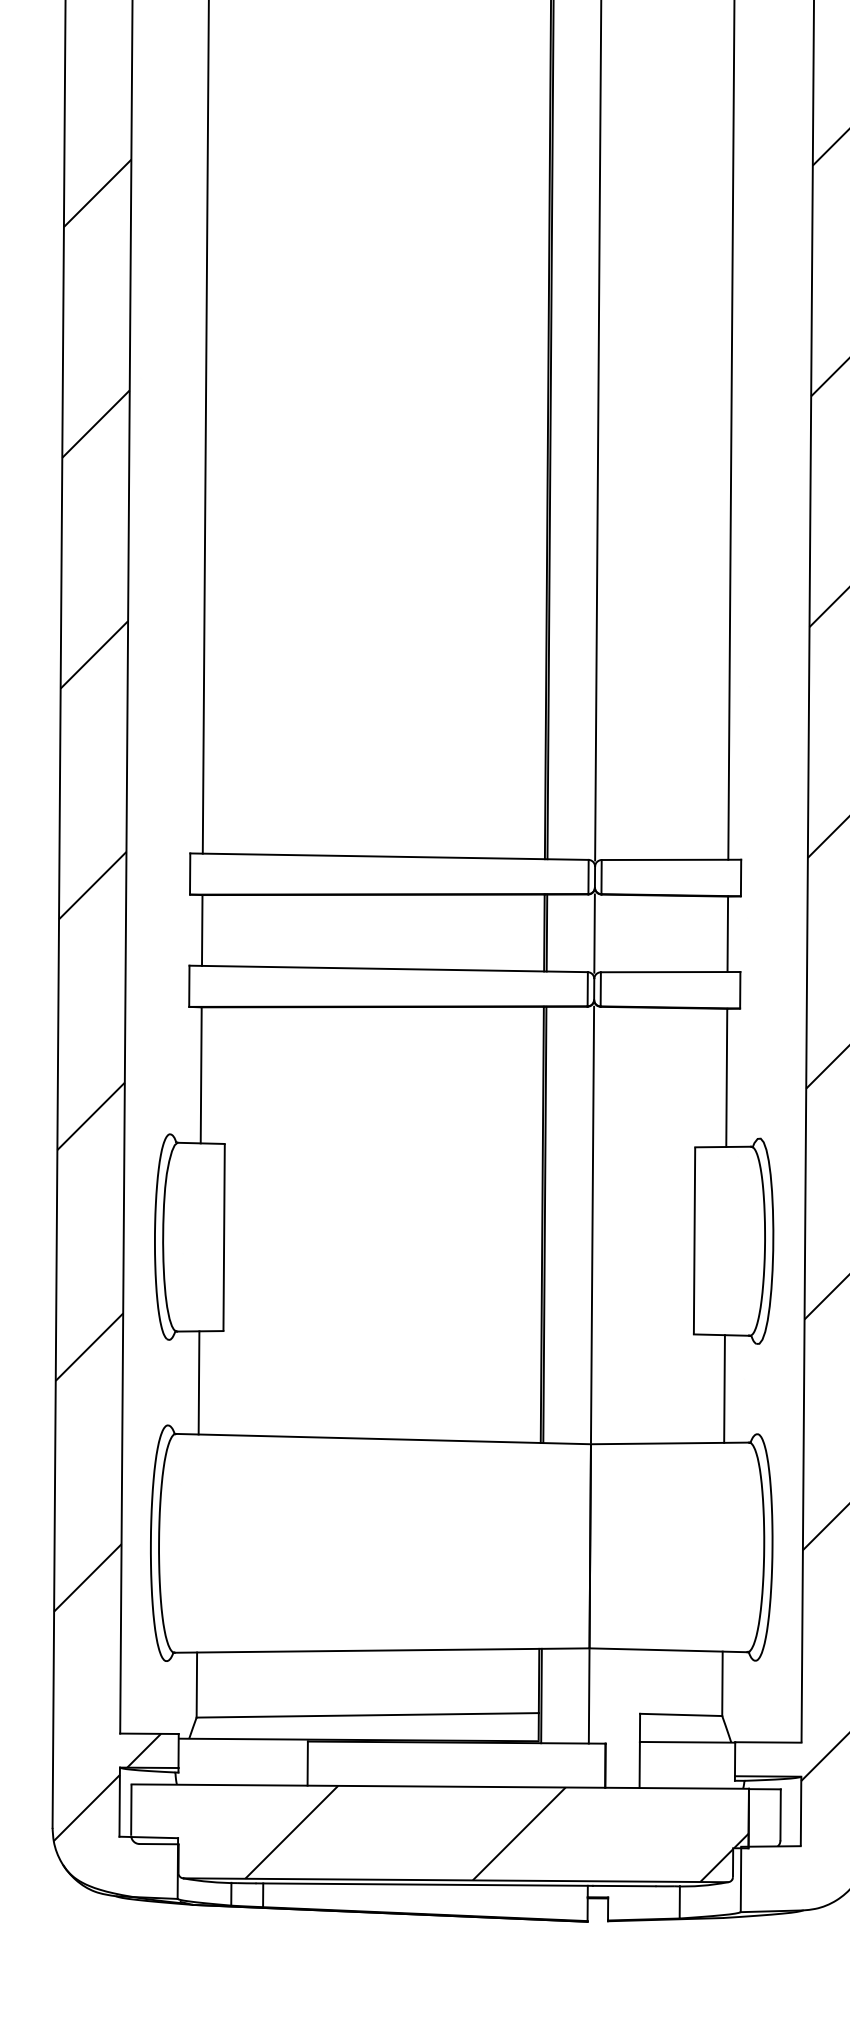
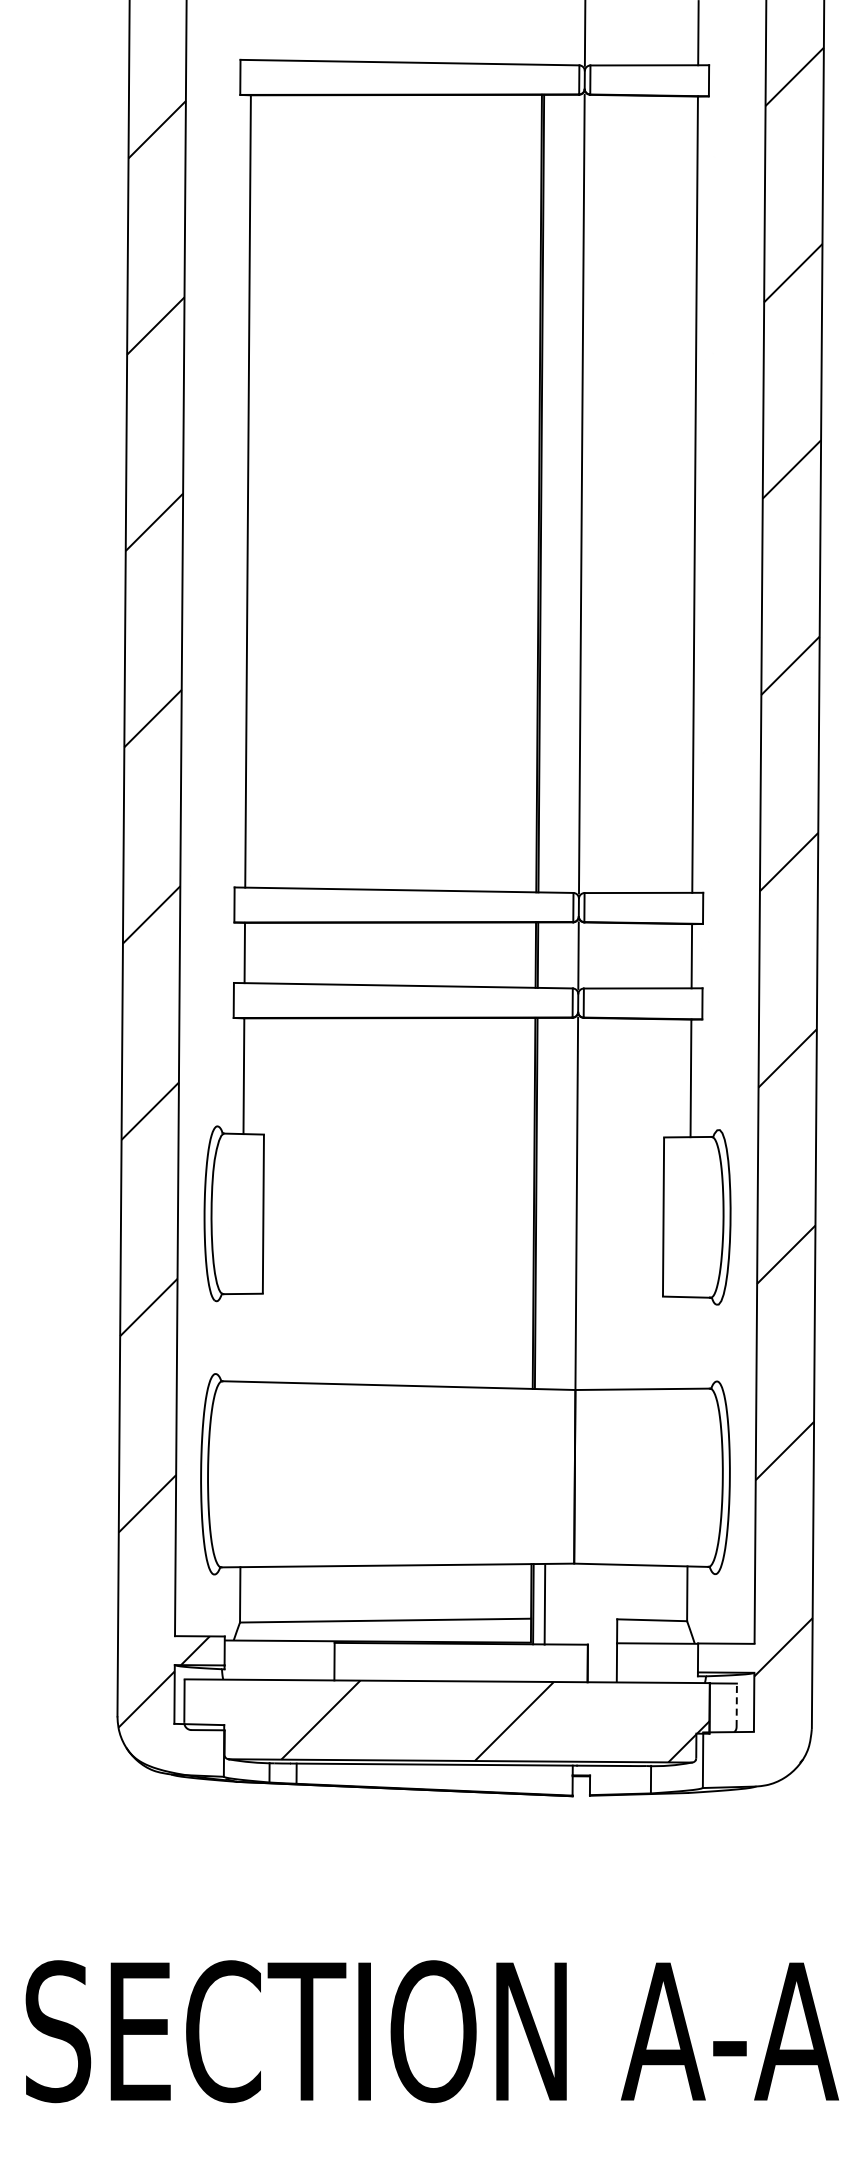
line: (198, 1382) -> (241, 1337), removed
line: (723, 1388) -> (688, 1342), removed
line: (588, 1696) -> (544, 1604), moved
line: (780, 1815) -> (736, 1705), solid -> dashed

